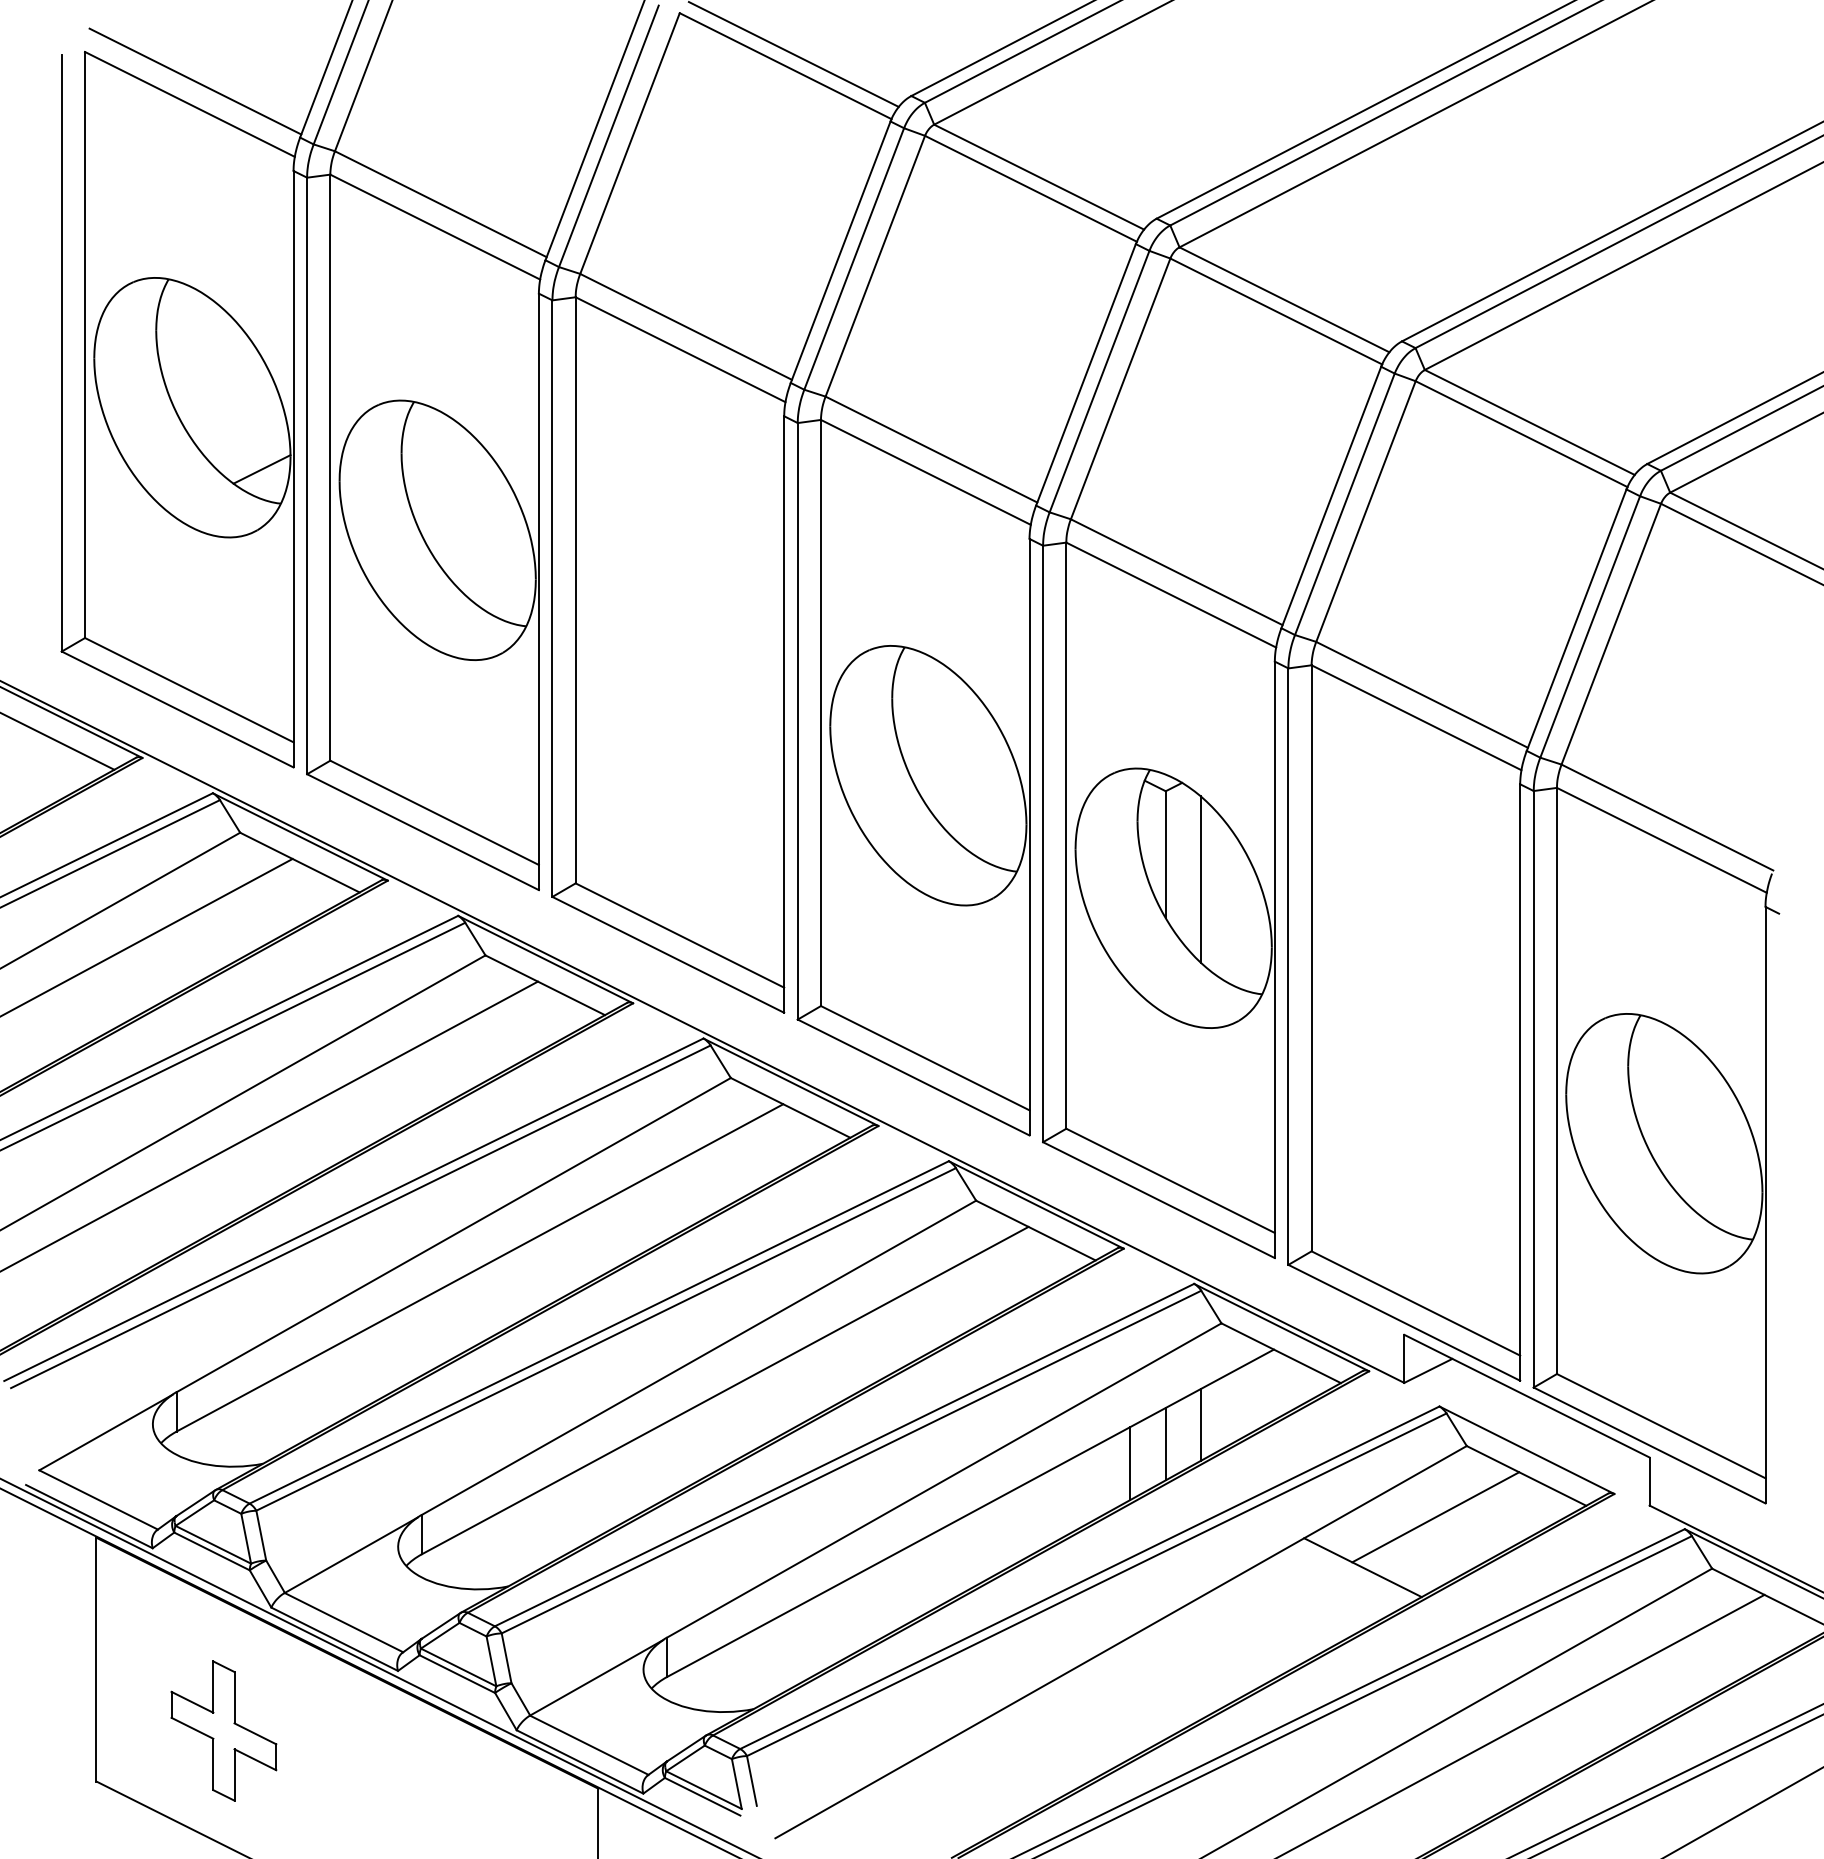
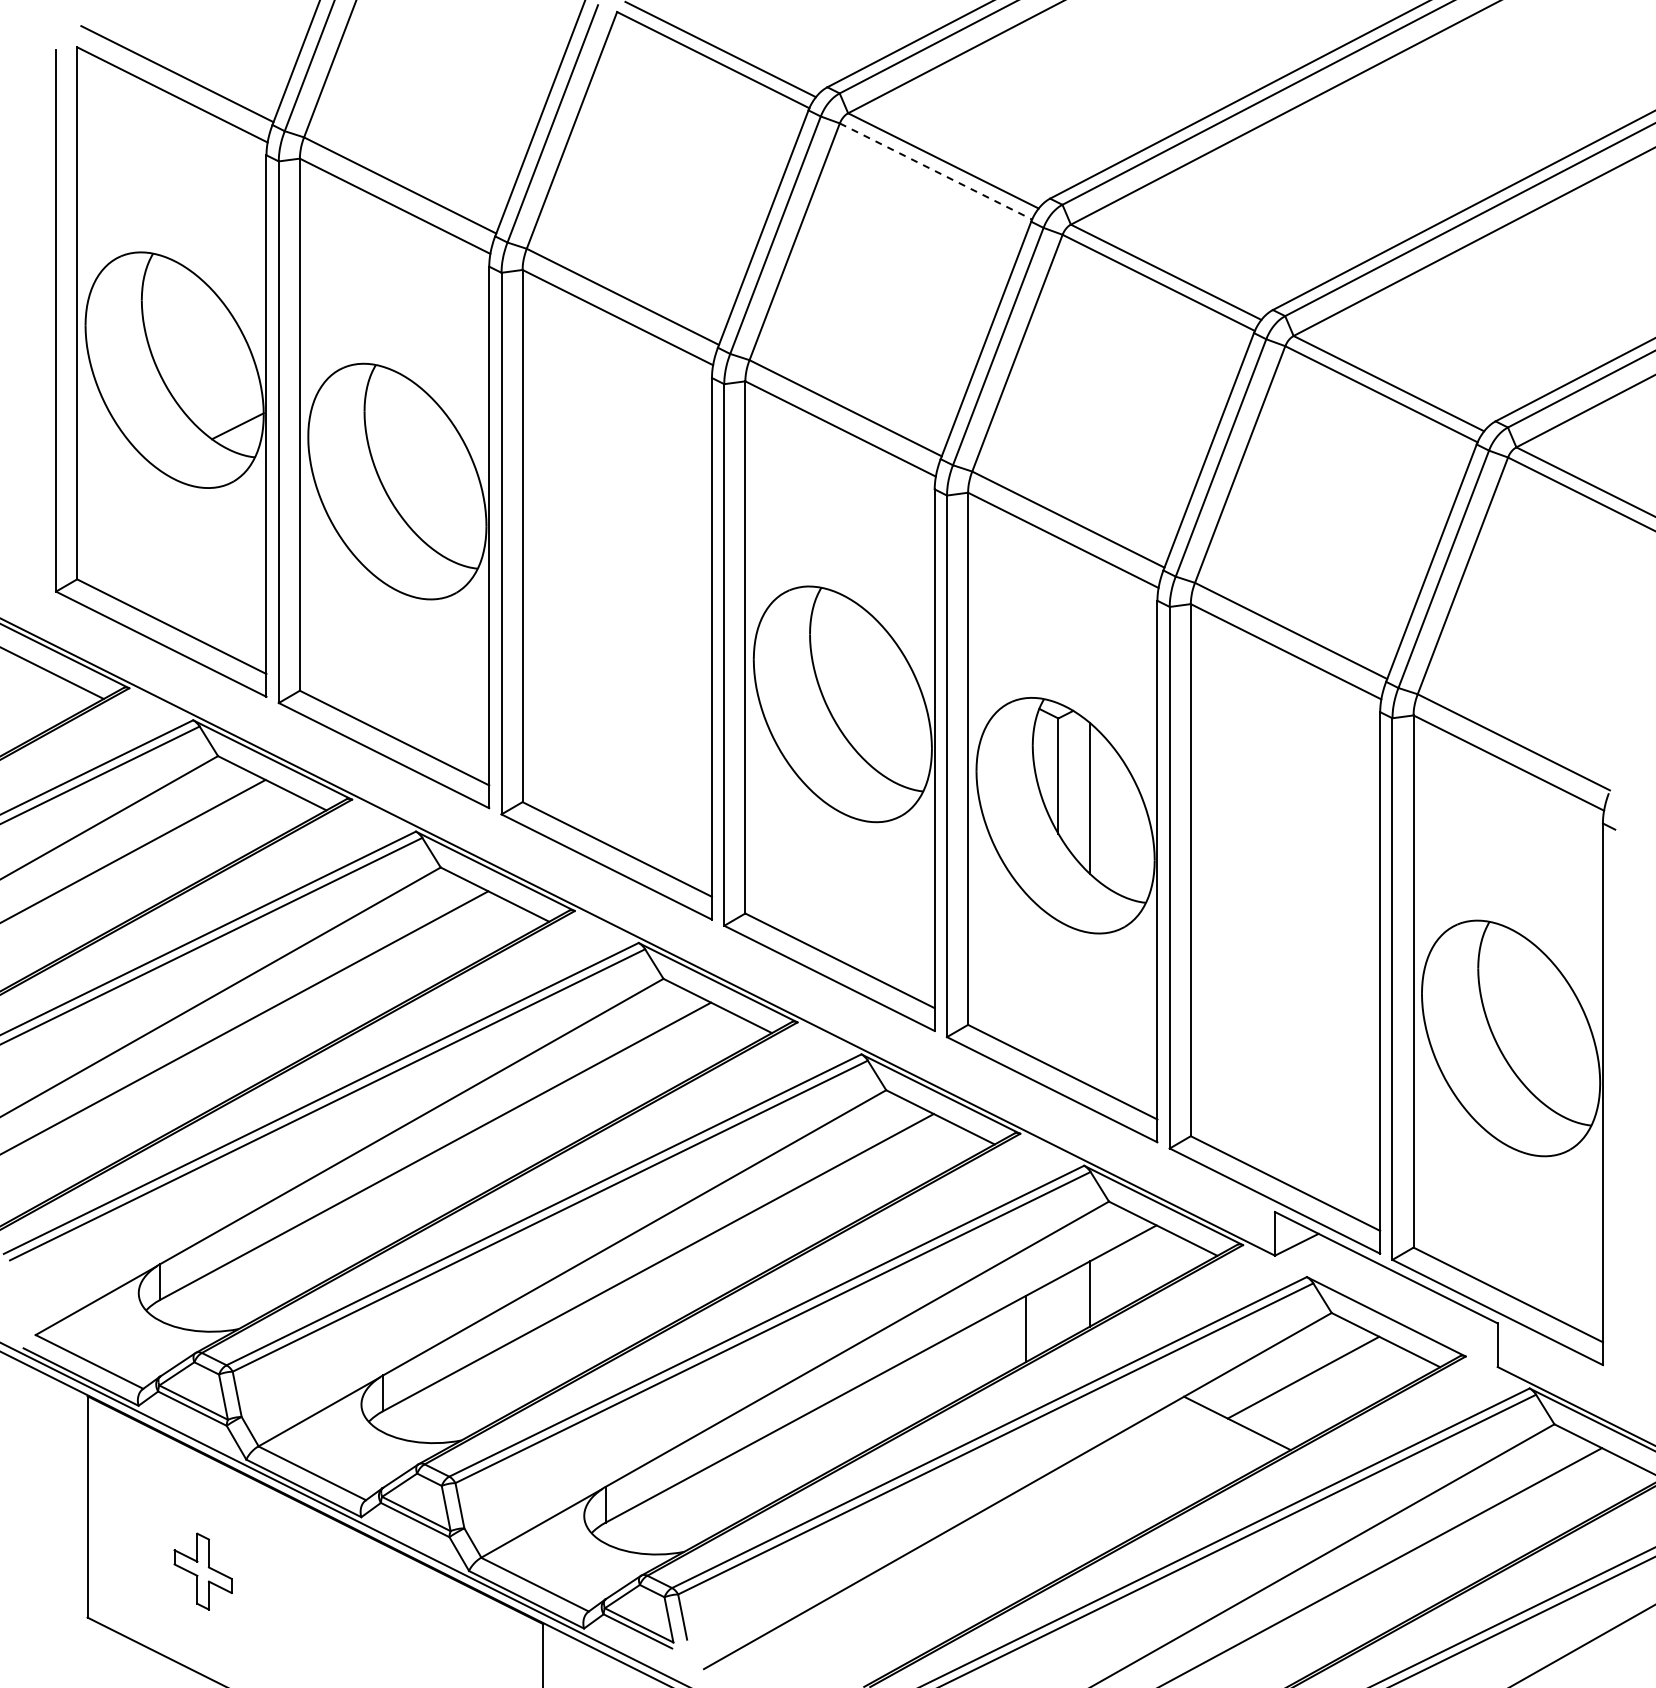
line: (1031, 188) -> (936, 171), solid -> dashed
line: (1165, 1444) -> (1058, 1311), removed
part: (223, 1730) -> (202, 1571), size x0.6

